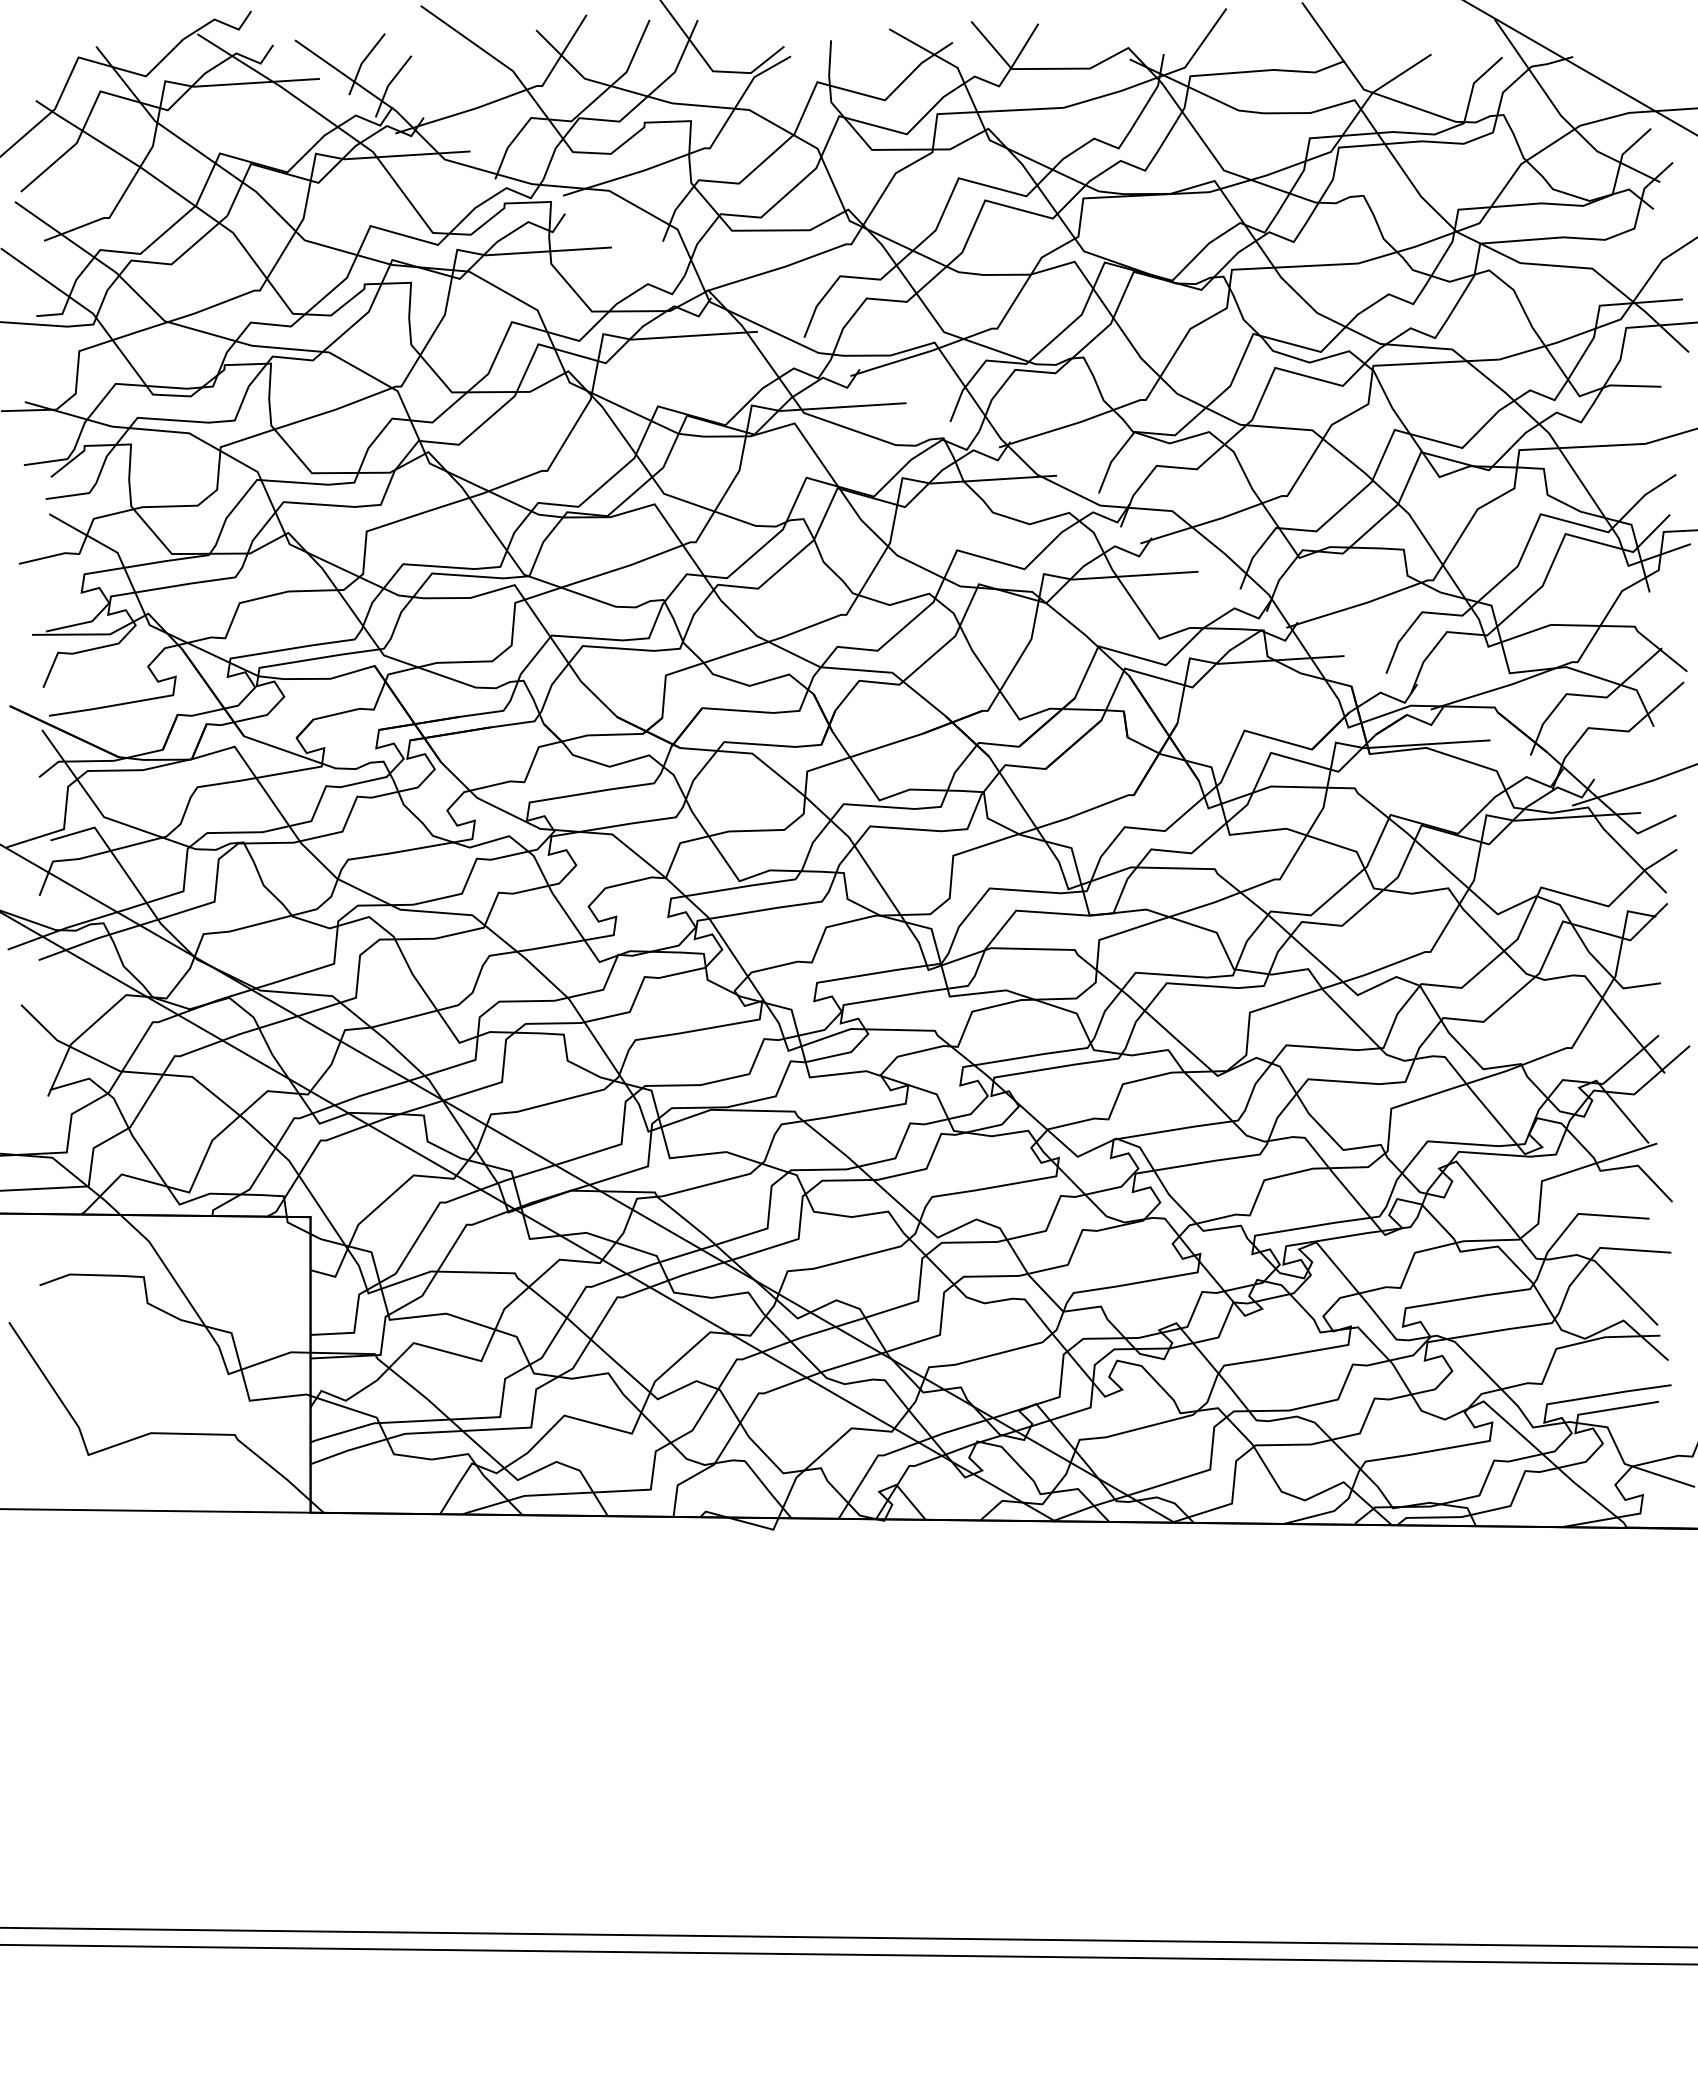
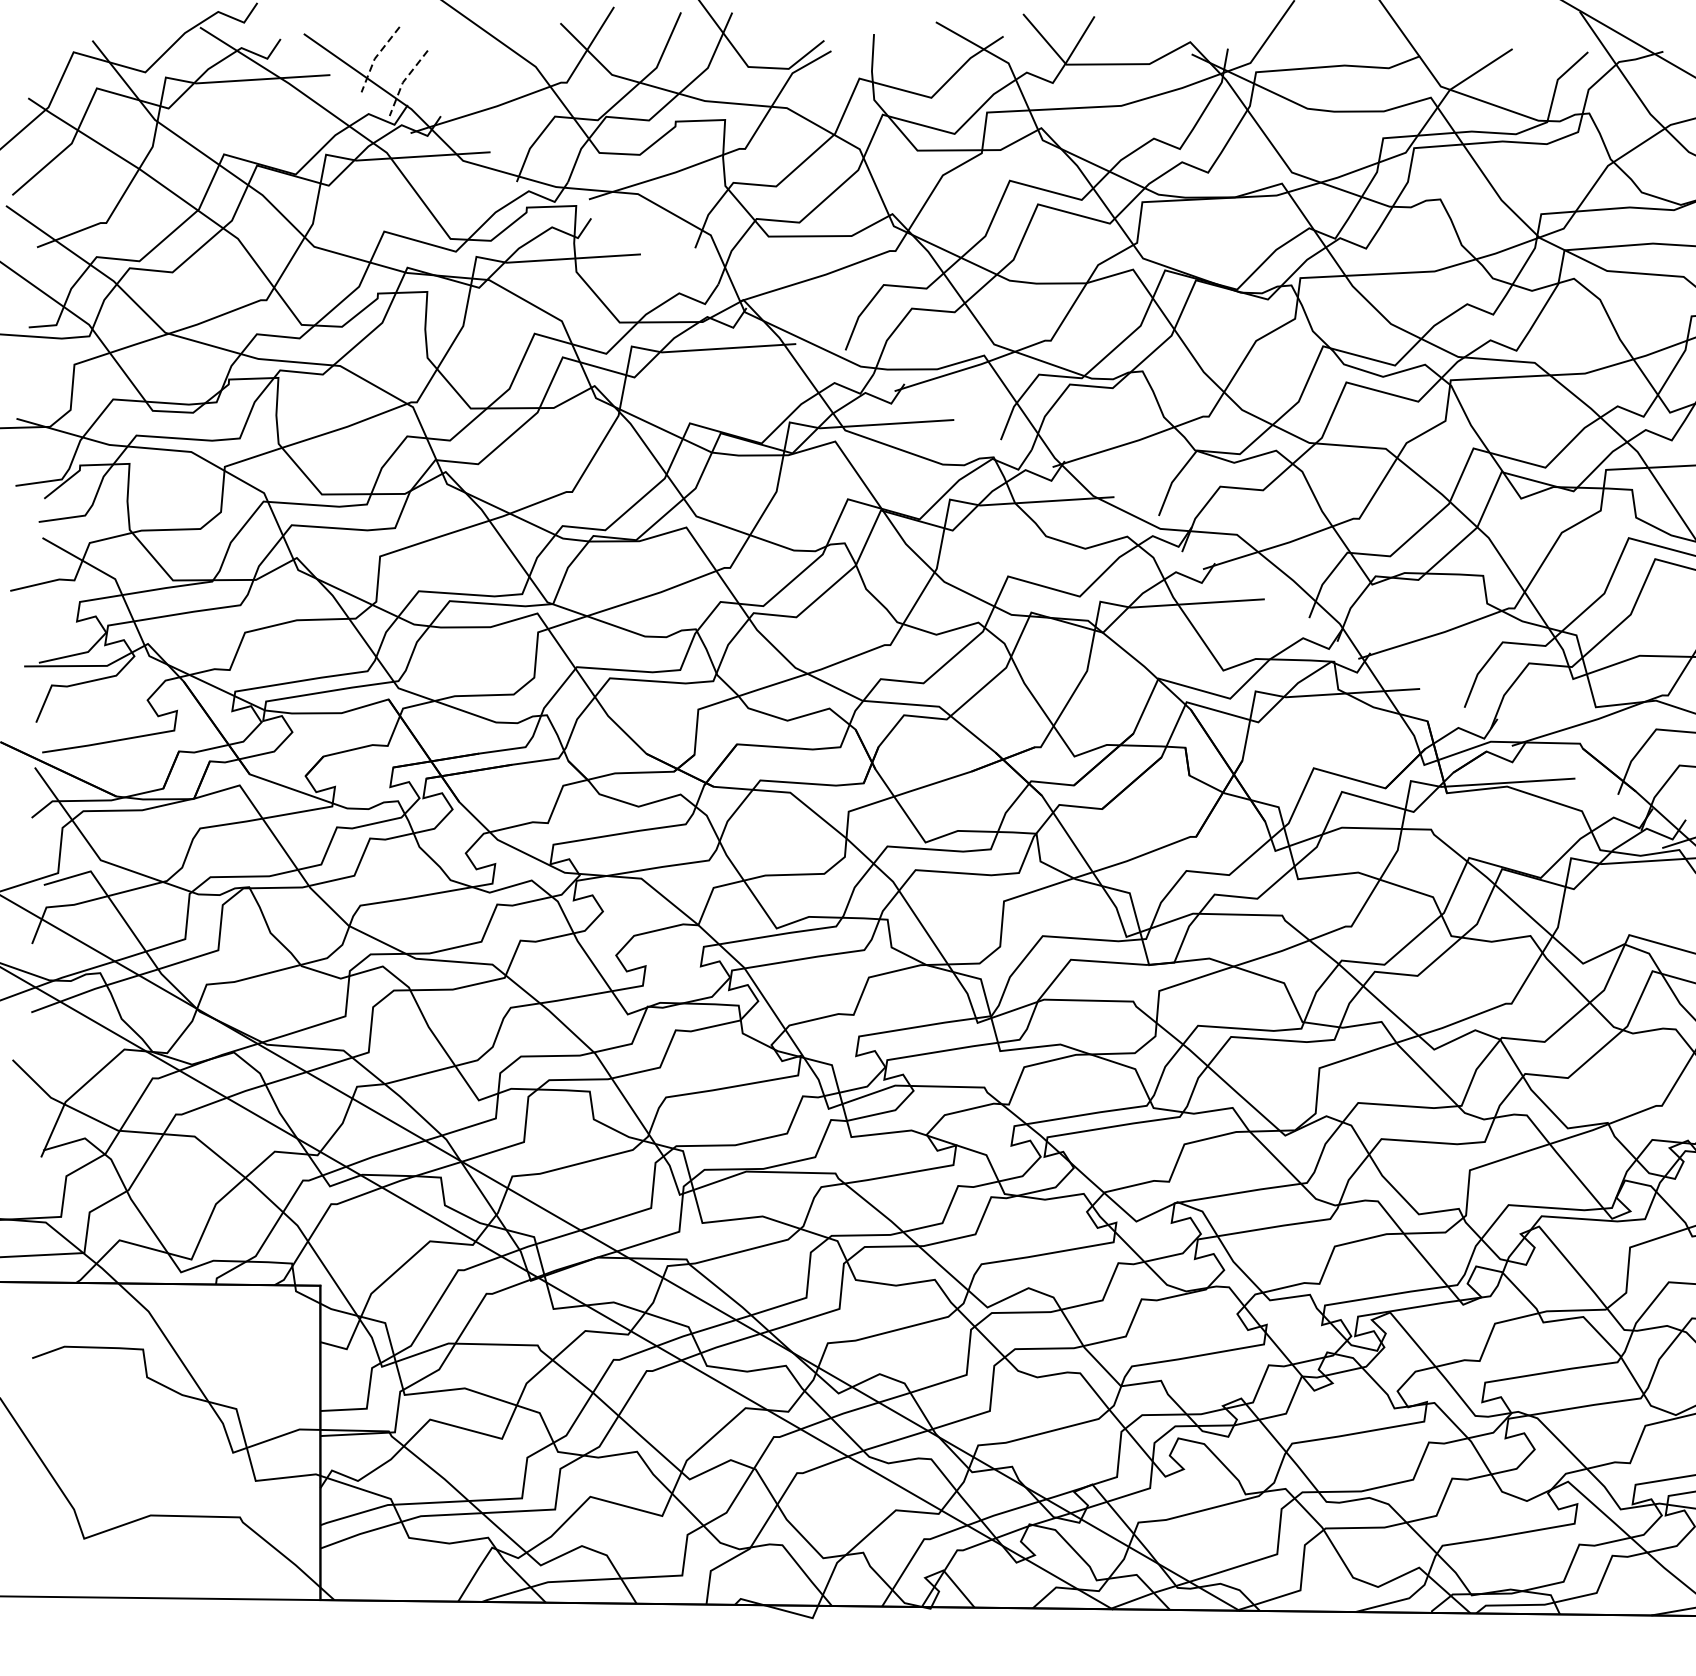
line: (362, 62) -> (375, 57), solid -> dashed
line: (389, 84) -> (404, 81), solid -> dashed

